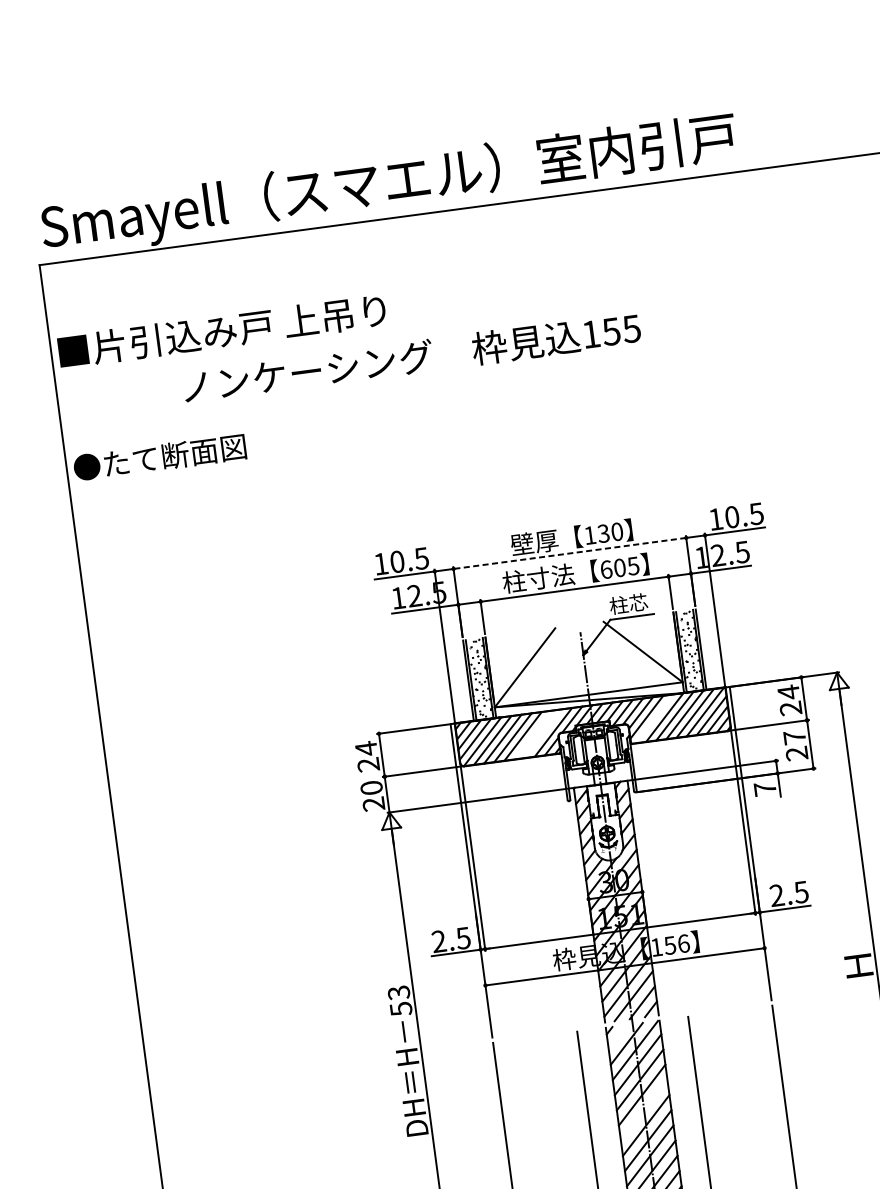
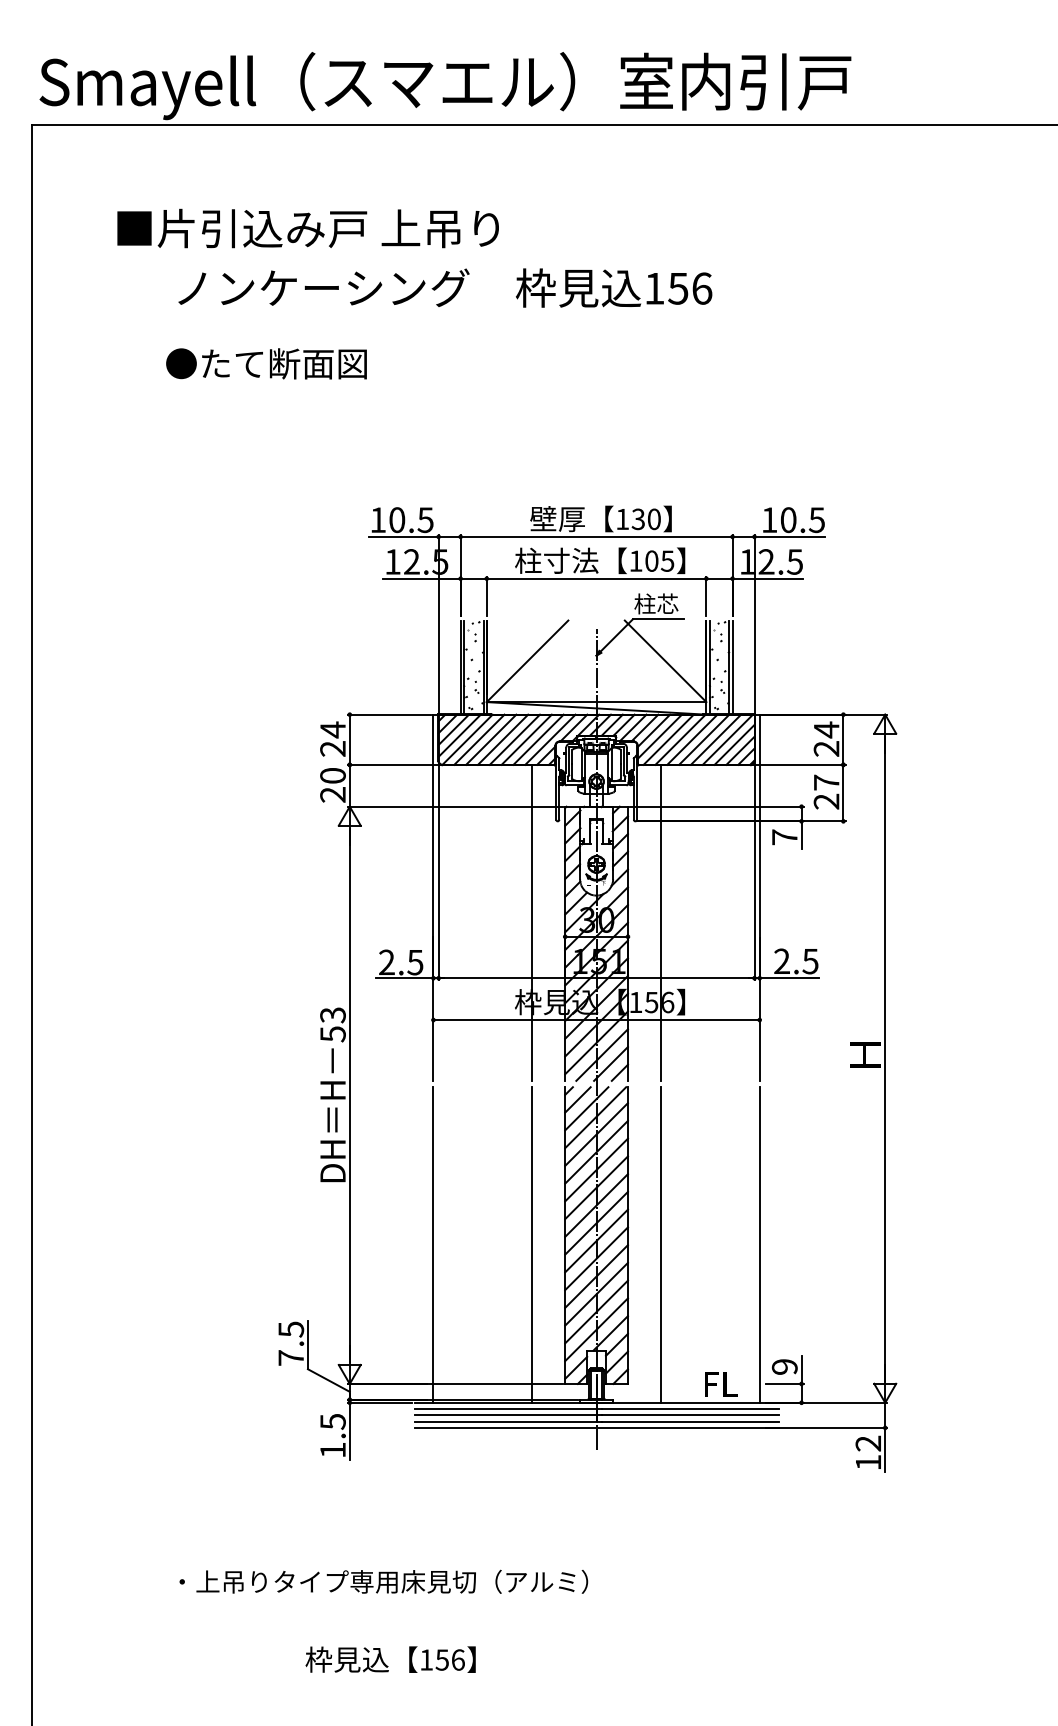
text: (631, 328) -> (701, 288), 155 -> 156
text: (221, 331) -> (307, 228), moved
text: (159, 457) -> (266, 363), moved
line: (569, 553) -> (596, 536), dashed -> solid
text: (605, 569) -> (635, 560), 605 -> 105
line: (654, 718) -> (668, 739), added
line: (543, 733) -> (538, 739), added
line: (533, 734) -> (526, 739), added
line: (669, 875) -> (661, 922), added
line: (558, 890) -> (531, 922), added
line: (617, 1037) -> (577, 1099), added
line: (644, 1110) -> (596, 1187), added

